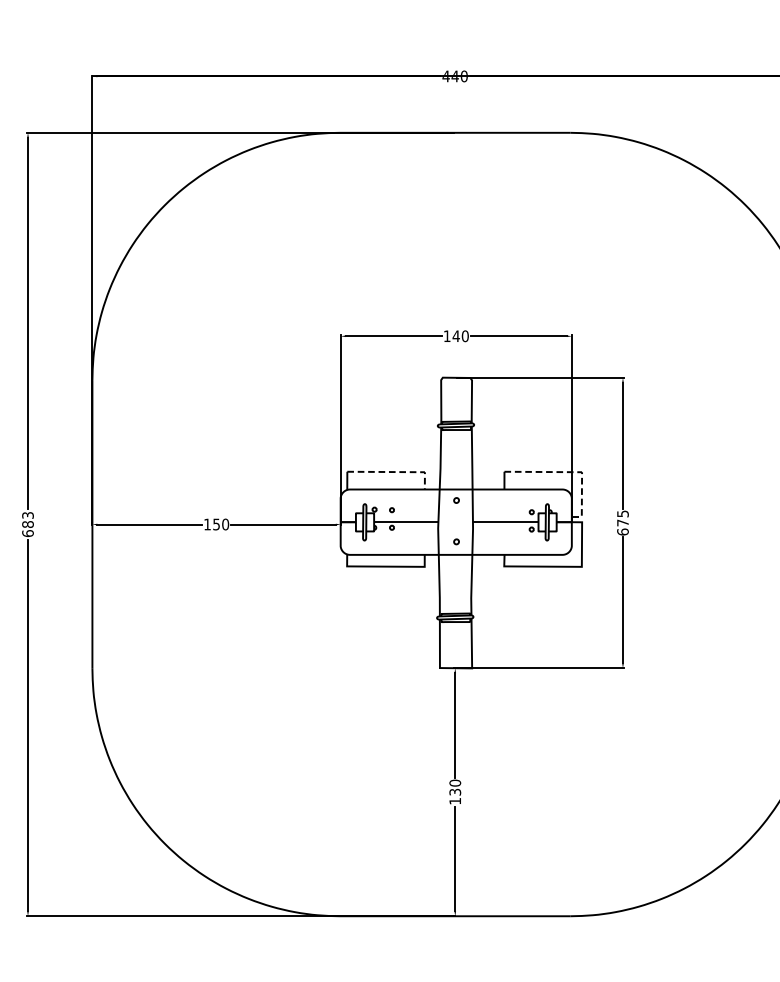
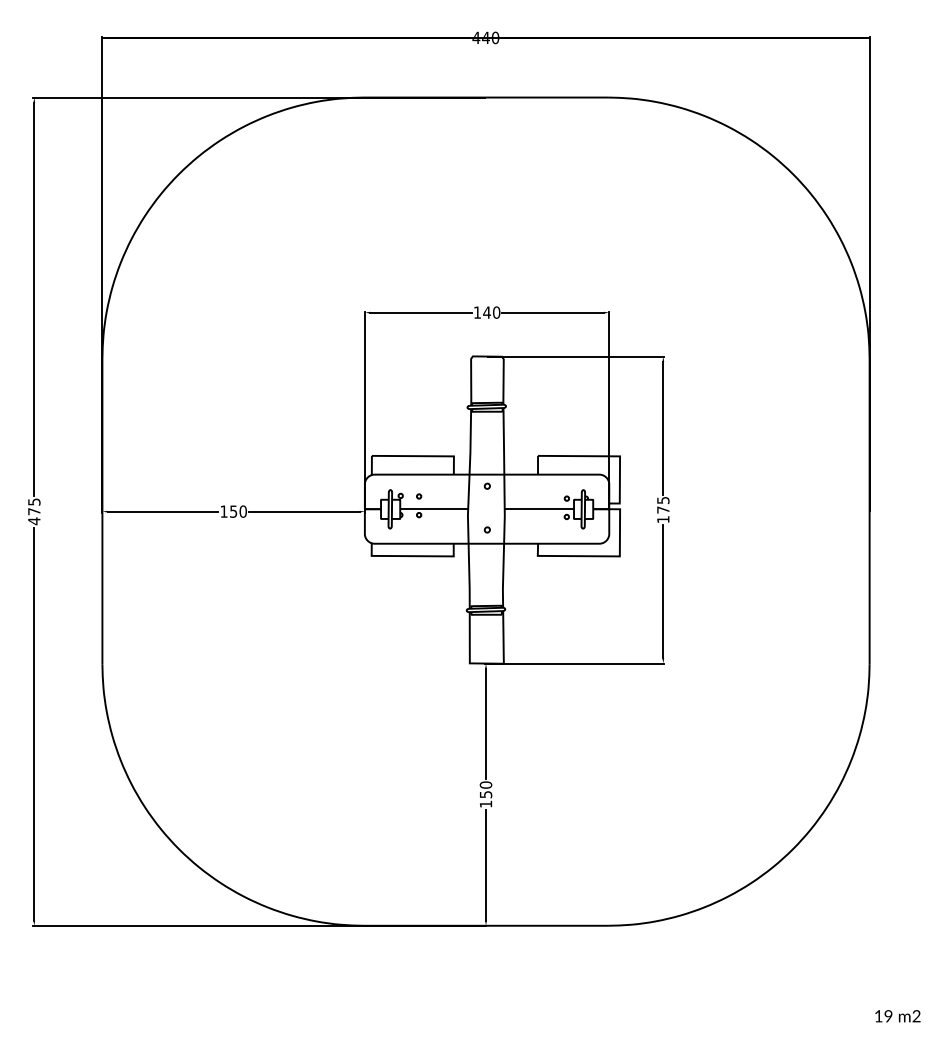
line: (396, 472) -> (423, 456), dashed -> solid
line: (572, 472) -> (609, 456), dashed -> solid
text: (28, 524) -> (34, 511), 683 -> 475
text: (623, 531) -> (663, 519), 675 -> 175
text: (454, 792) -> (485, 794), 130 -> 150

